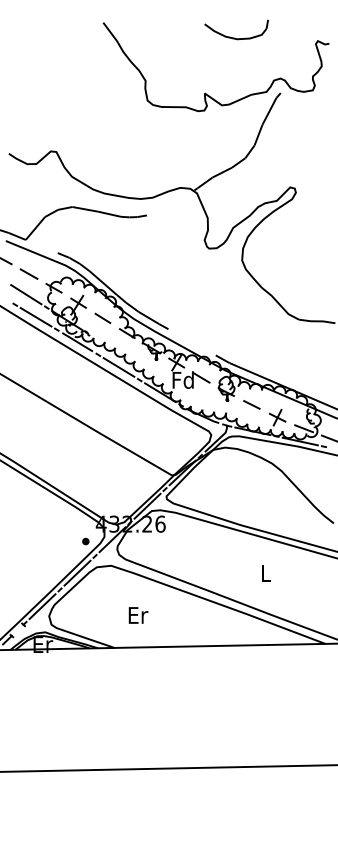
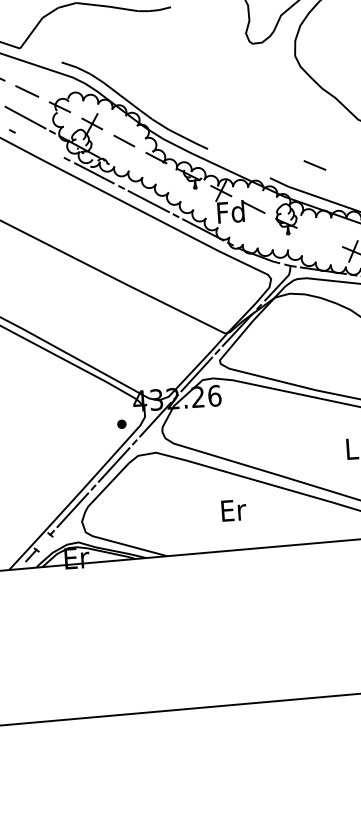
line: (35, 317) -> (39, 145), removed
line: (251, 404) -> (314, 164), moved
text: (138, 615) -> (233, 510), moved

